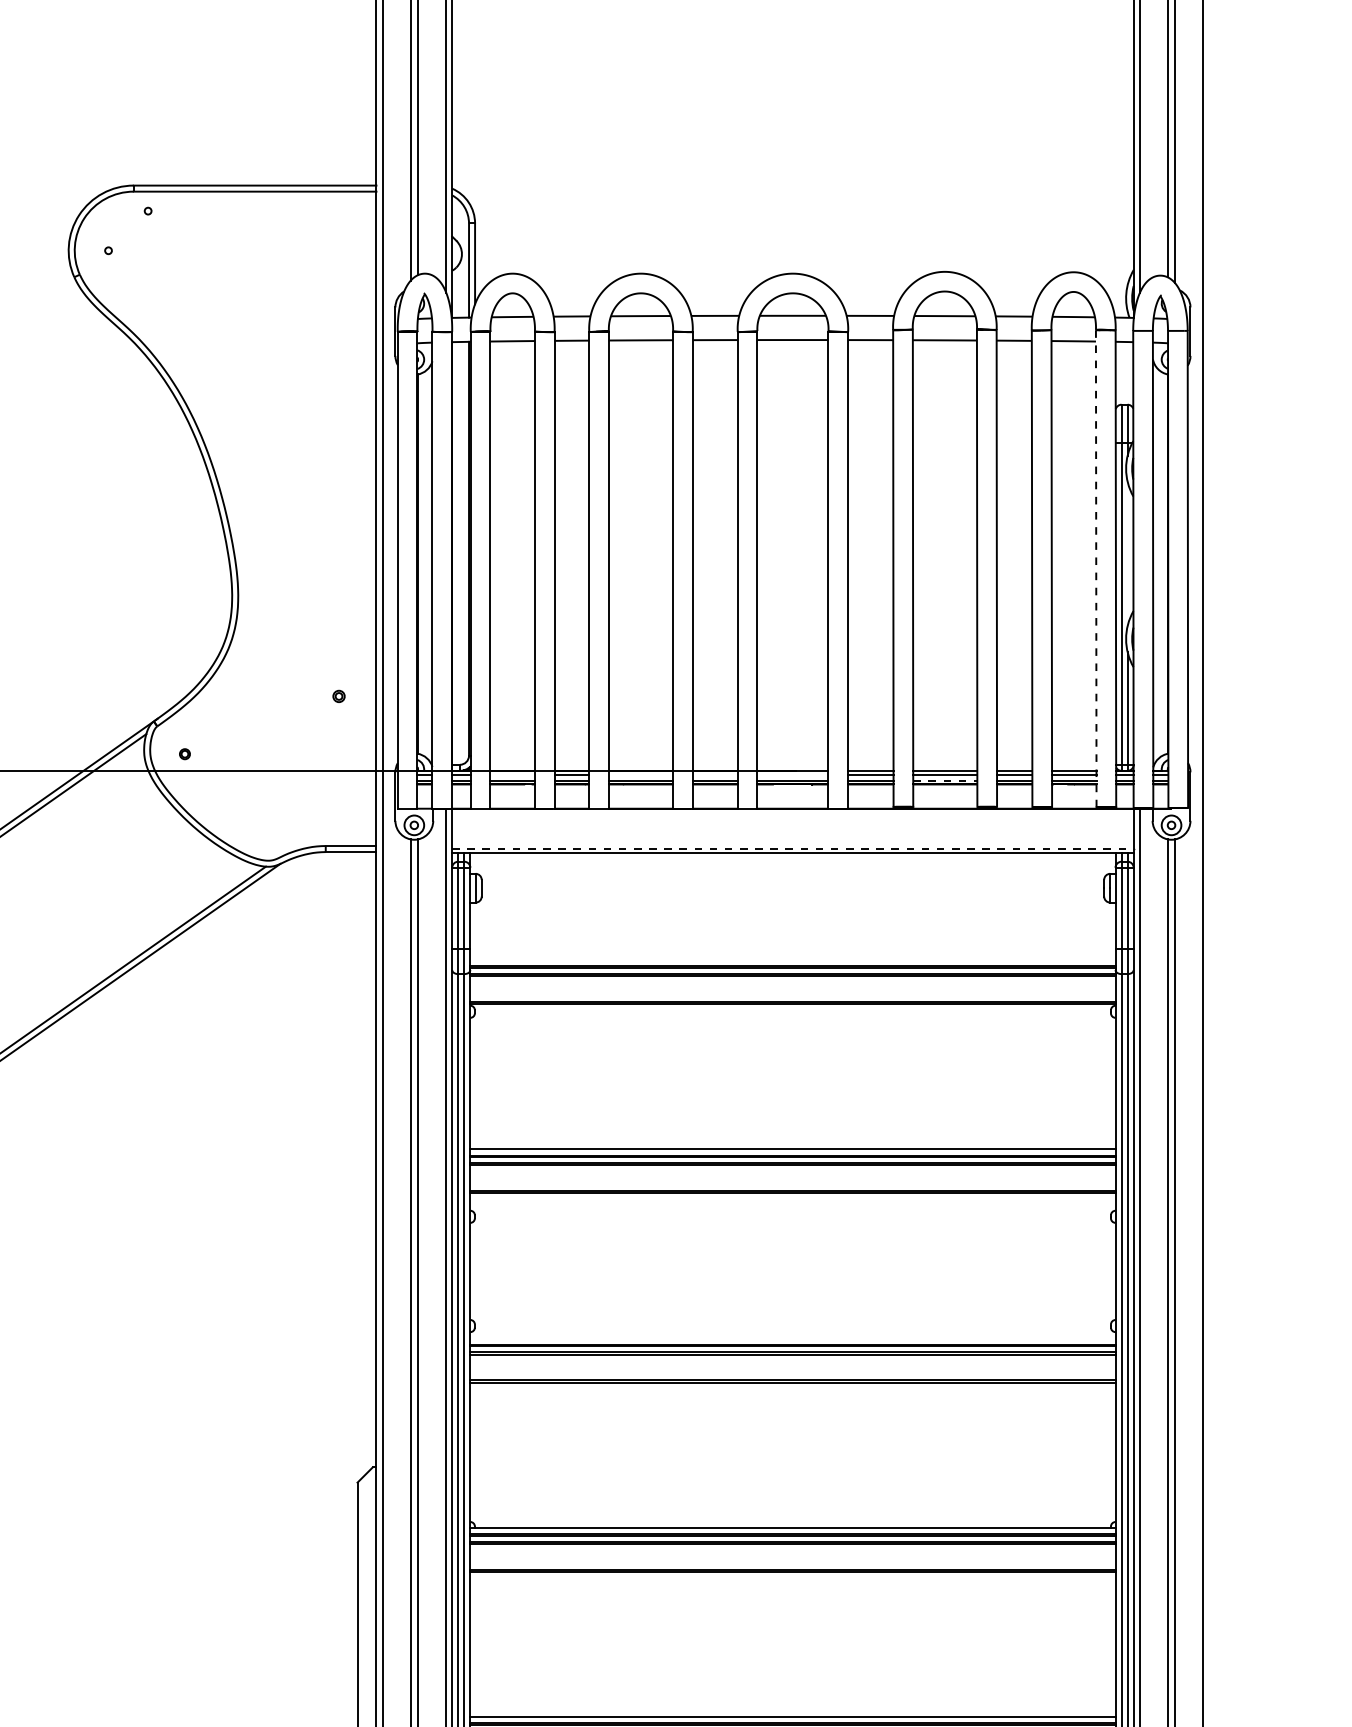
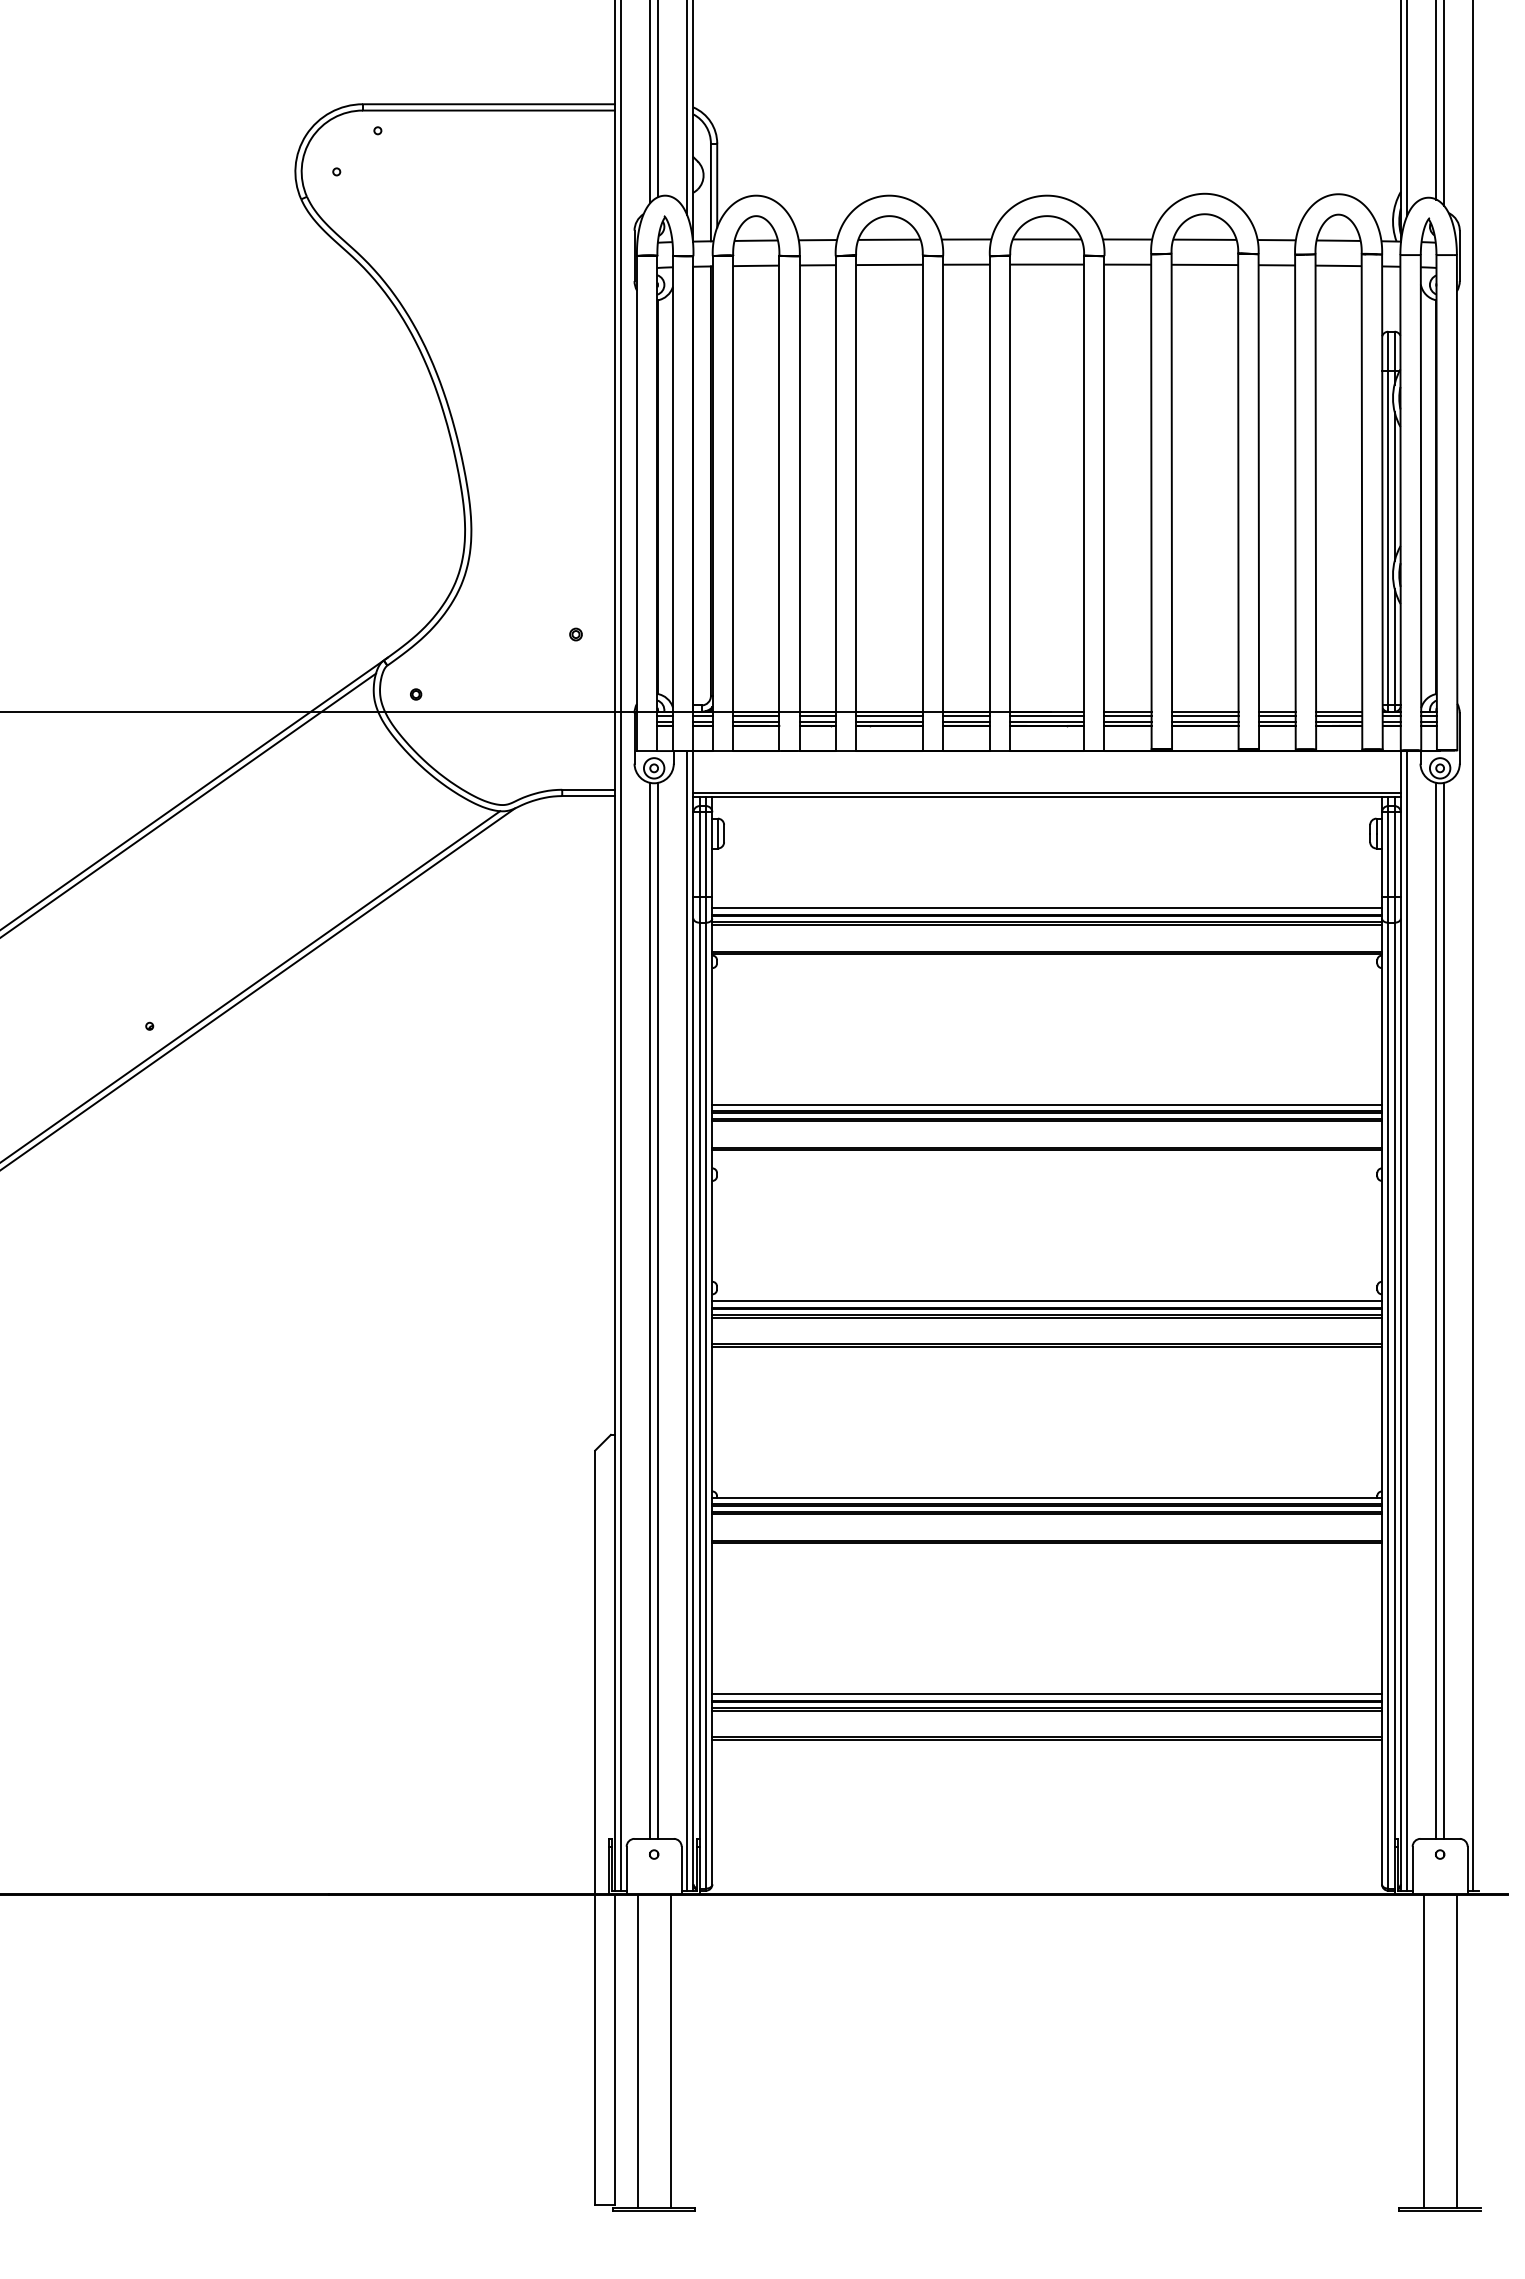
line: (1127, 553) -> (1394, 486), added
line: (1095, 569) -> (1361, 502), dashed -> solid
line: (512, 774) -> (756, 715), added
line: (641, 774) -> (889, 715), added
line: (715, 774) -> (966, 715), added
line: (793, 774) -> (1047, 715), added
line: (945, 780) -> (1205, 721), dashed -> solid
line: (793, 848) -> (1047, 792), dashed -> solid
line: (792, 960) -> (1046, 908), added
line: (792, 1339) -> (1046, 1301), added

